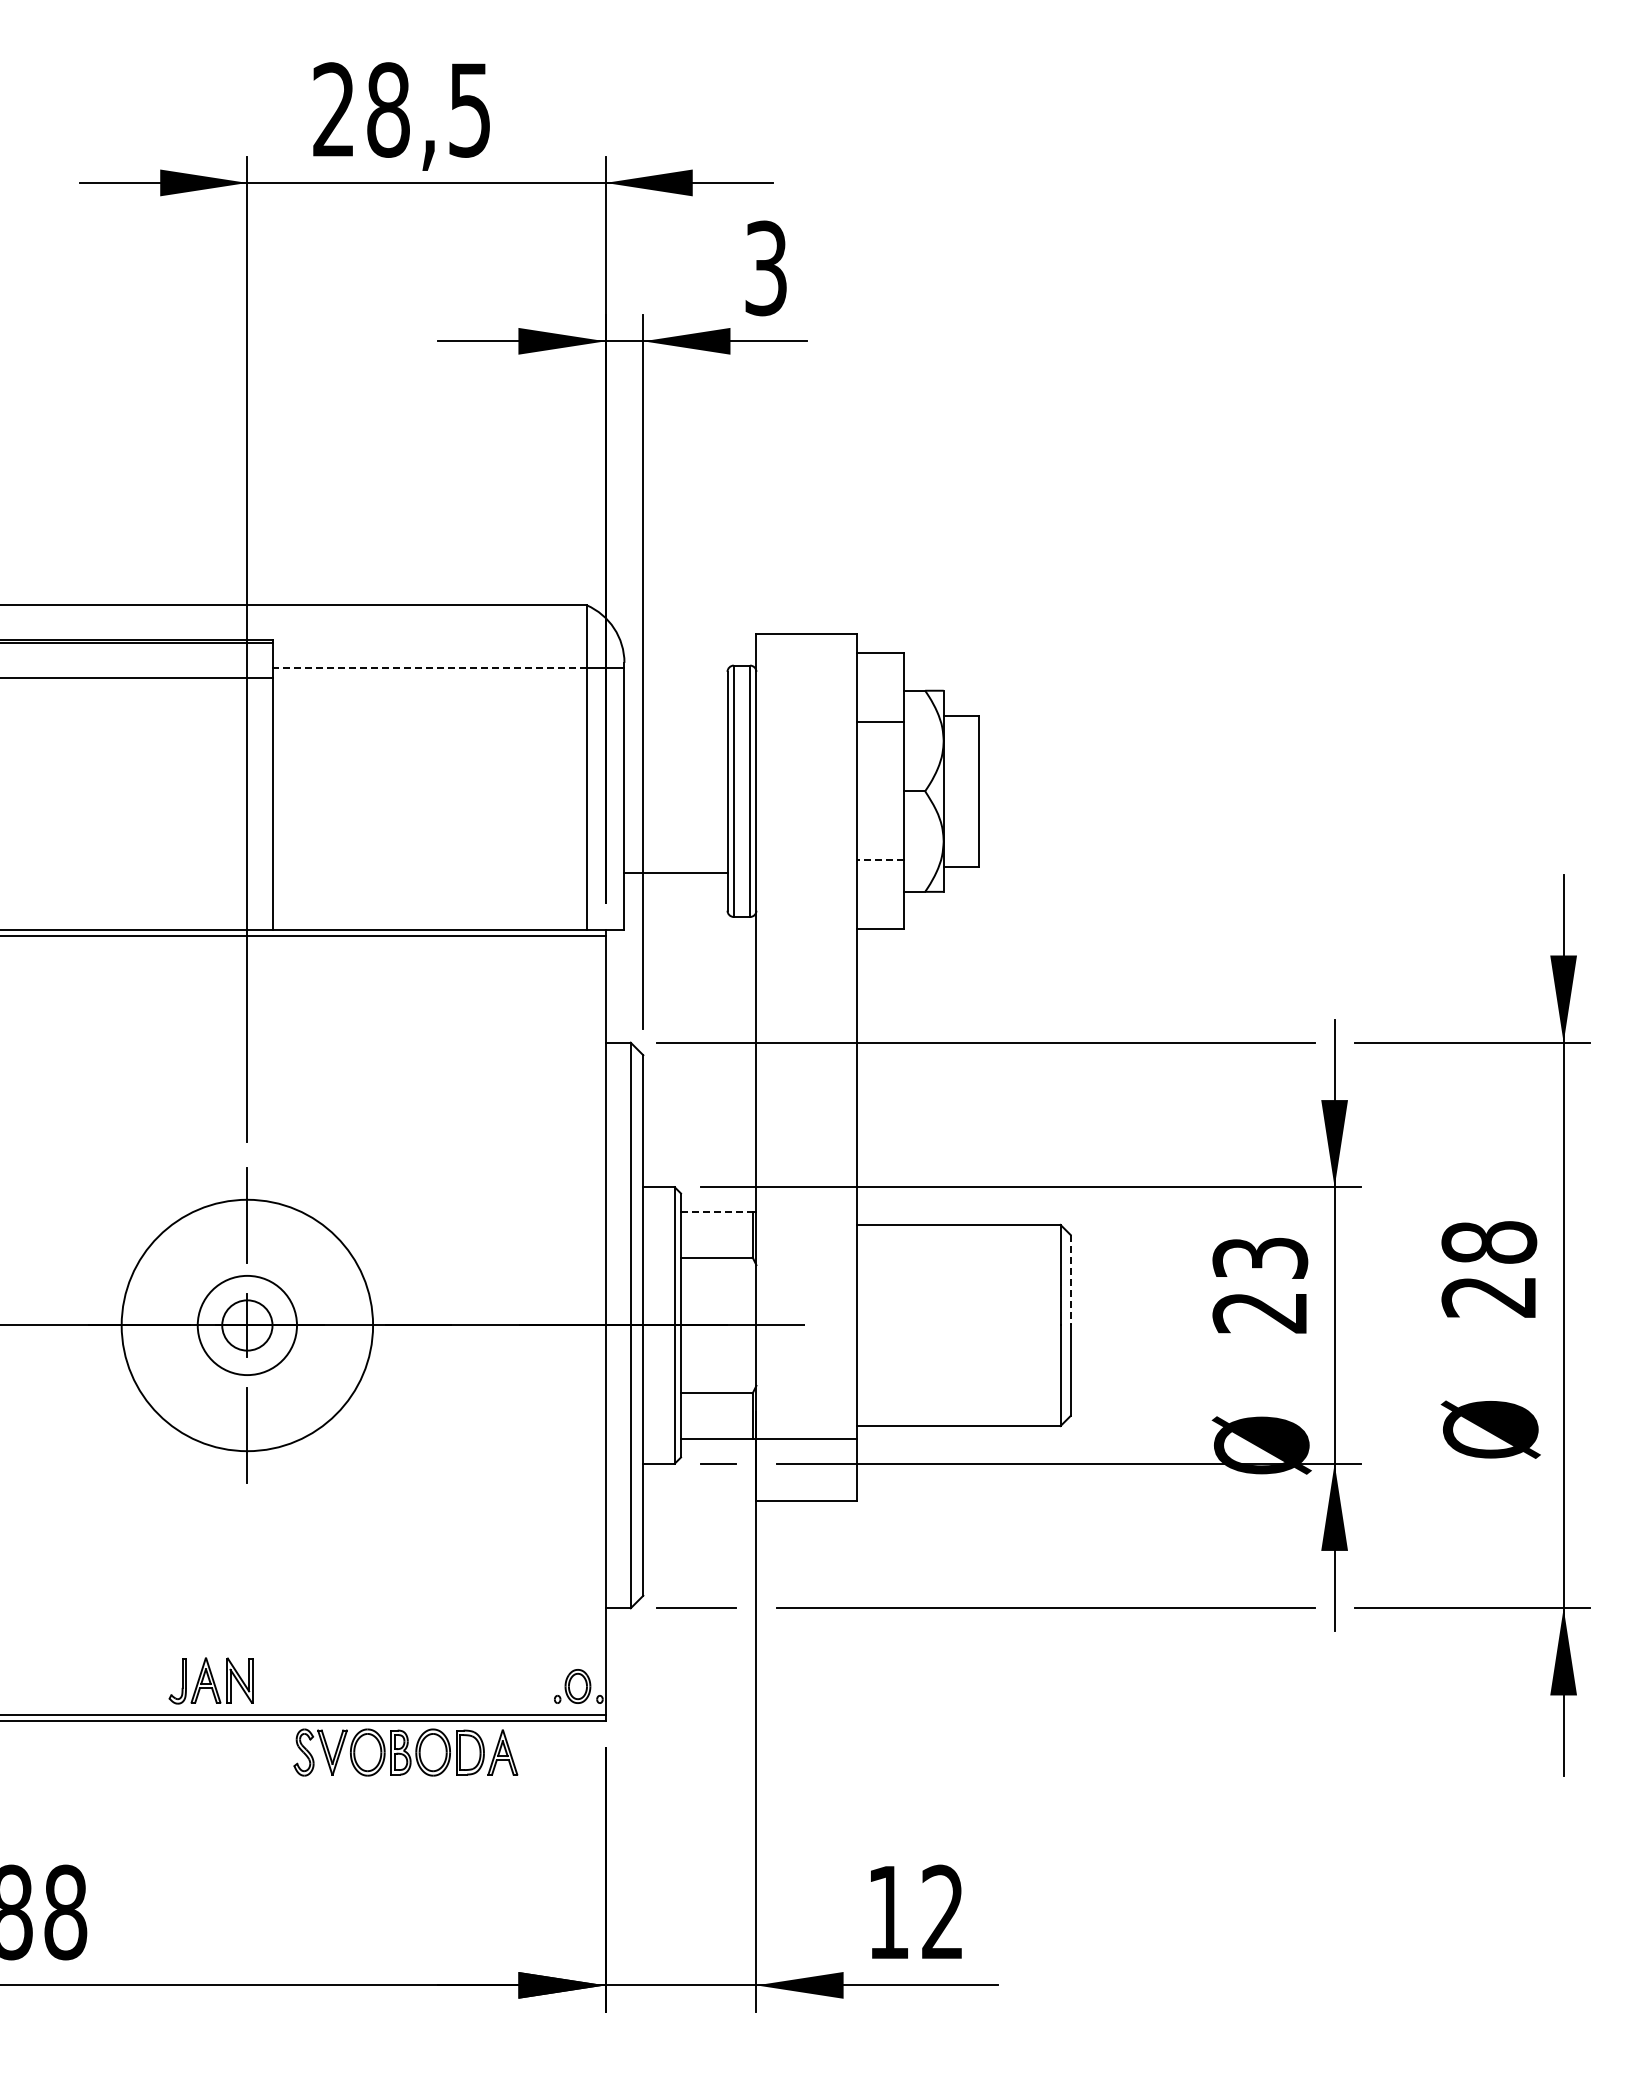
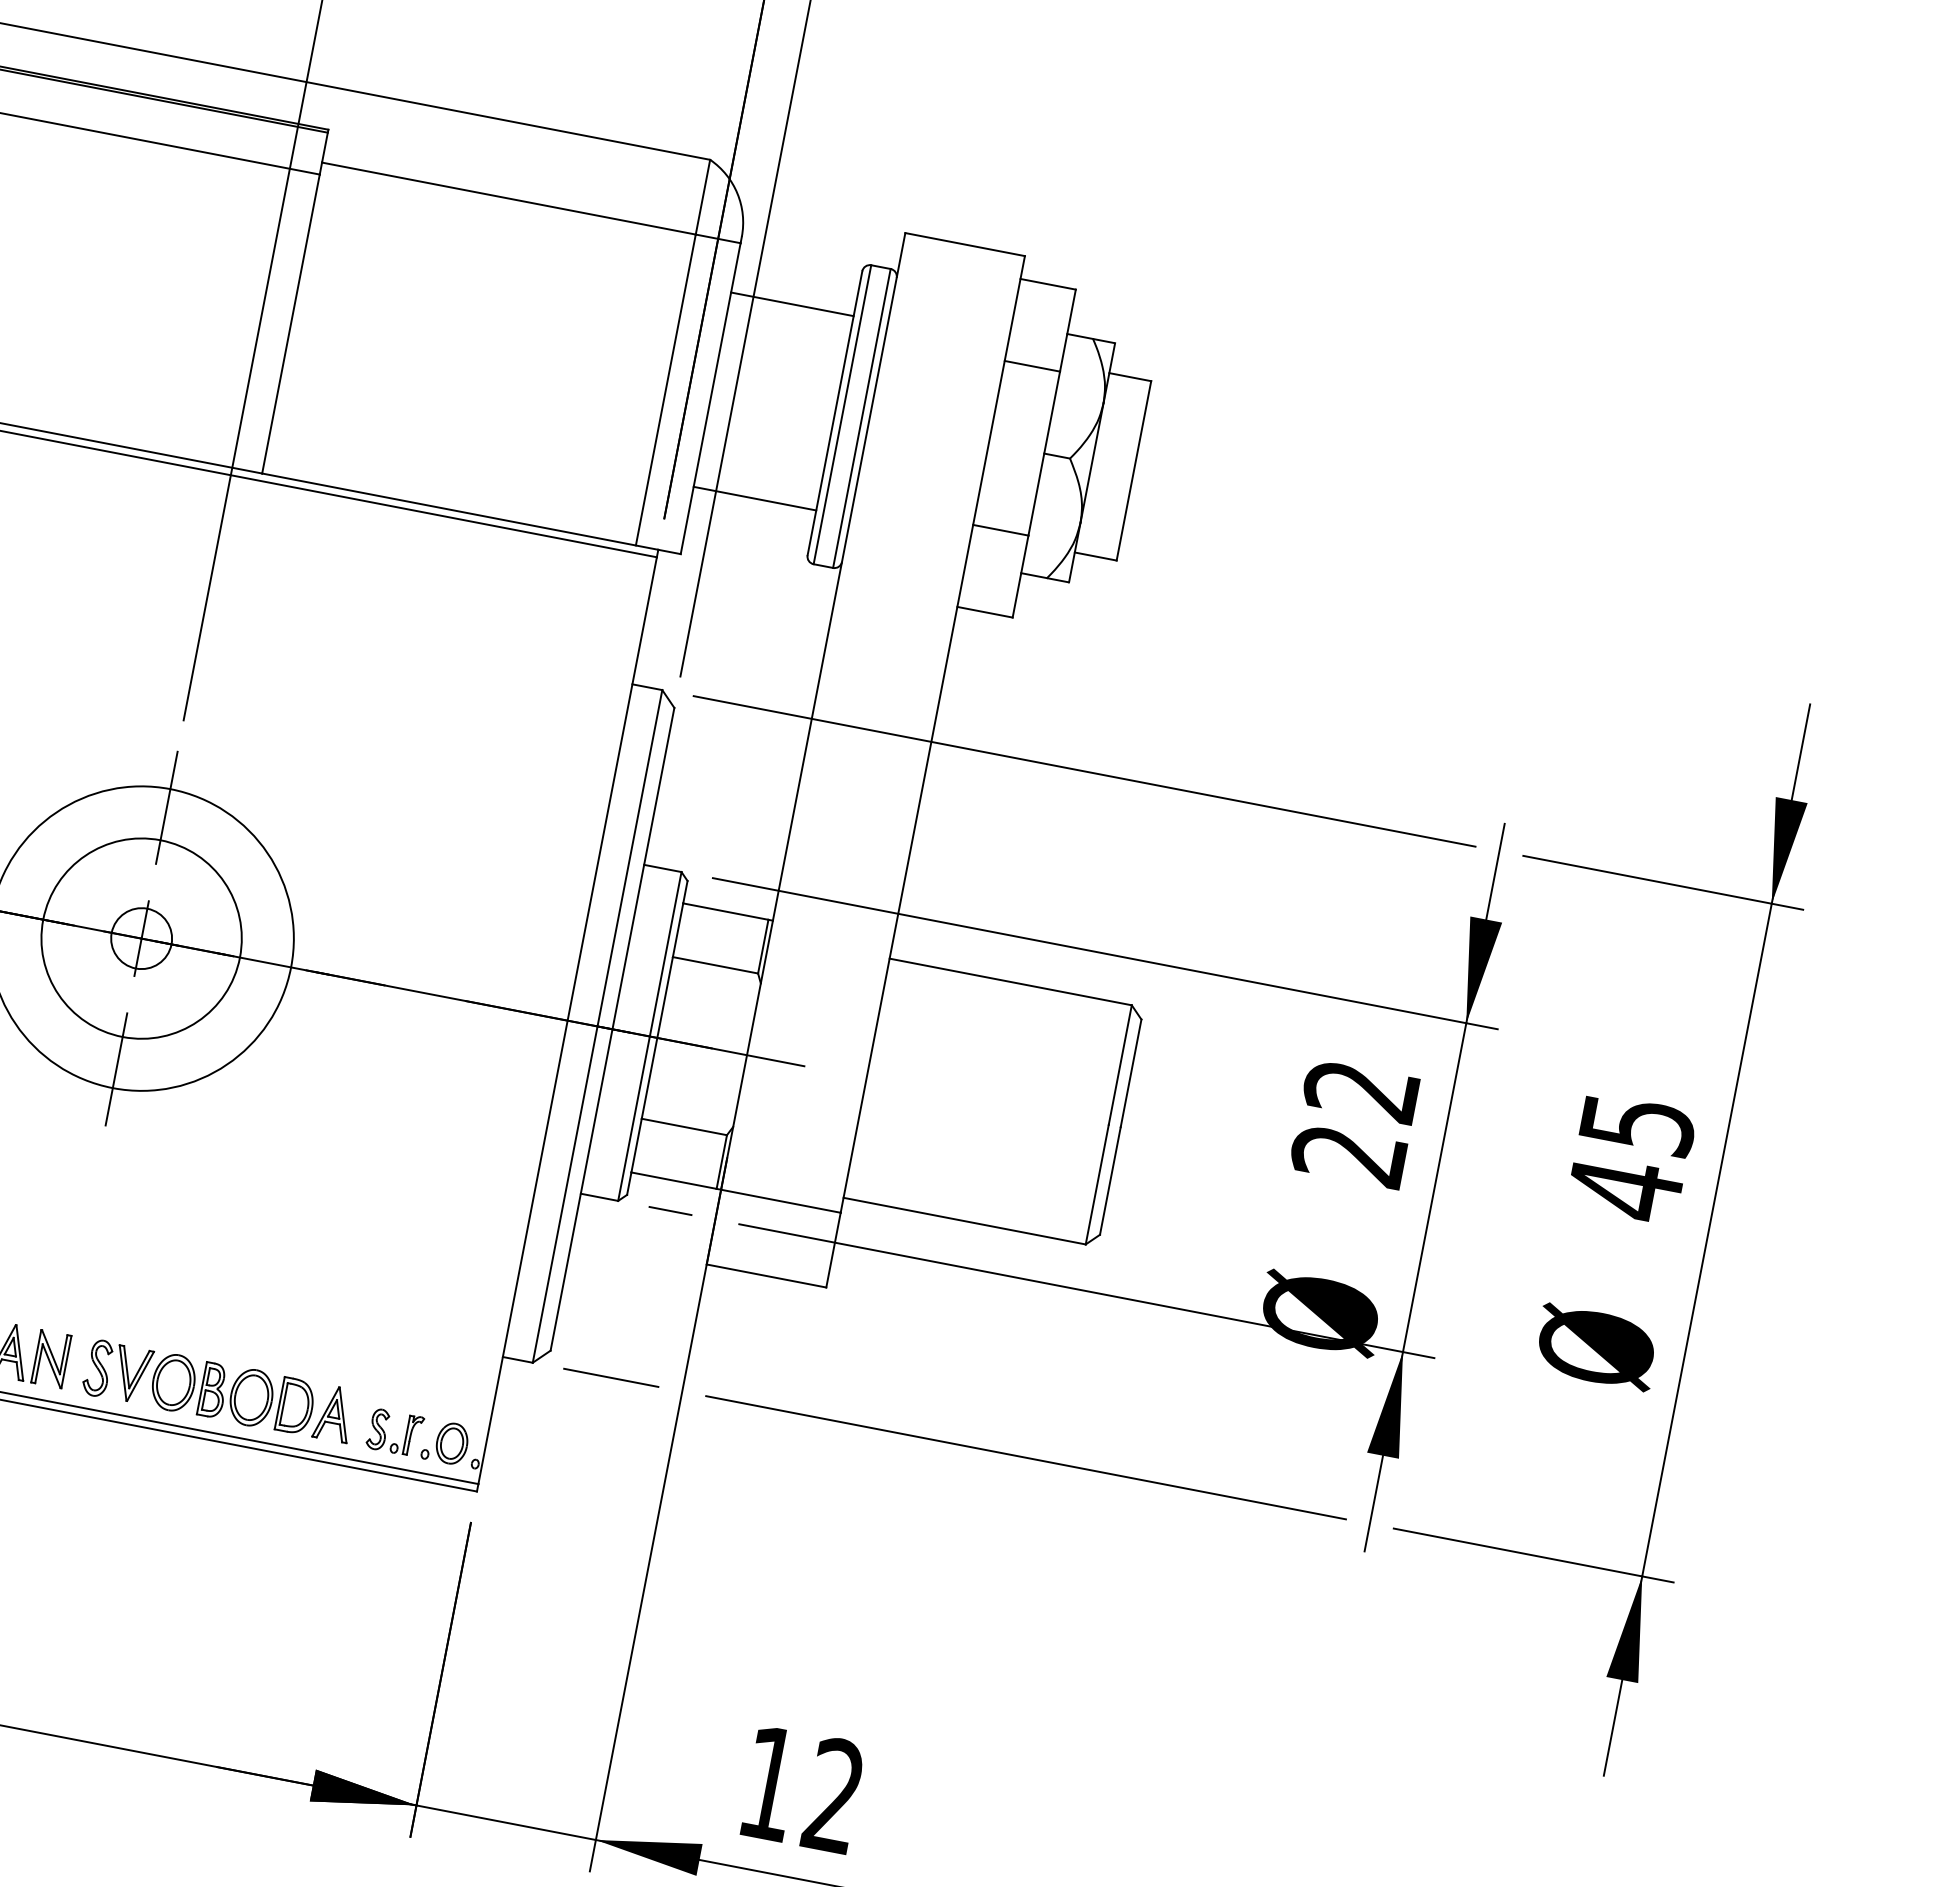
line: (429, 668) -> (508, 199), dashed -> solid
line: (675, 709) -> (791, 304), added
line: (879, 860) -> (999, 530), dashed -> solid
line: (716, 1212) -> (725, 911), dashed -> solid
text: (1260, 1258) -> (1361, 1090), 23 -> 22
text: (1489, 1270) -> (1631, 1157), 28 -> 45
line: (1070, 1280) -> (1130, 1073), dashed -> solid
circle: (247, 1325) -> (141, 938), size x1.67
part: (523, 1690) -> (386, 1435), added
part: (405, 1752) -> (218, 1391), moved

